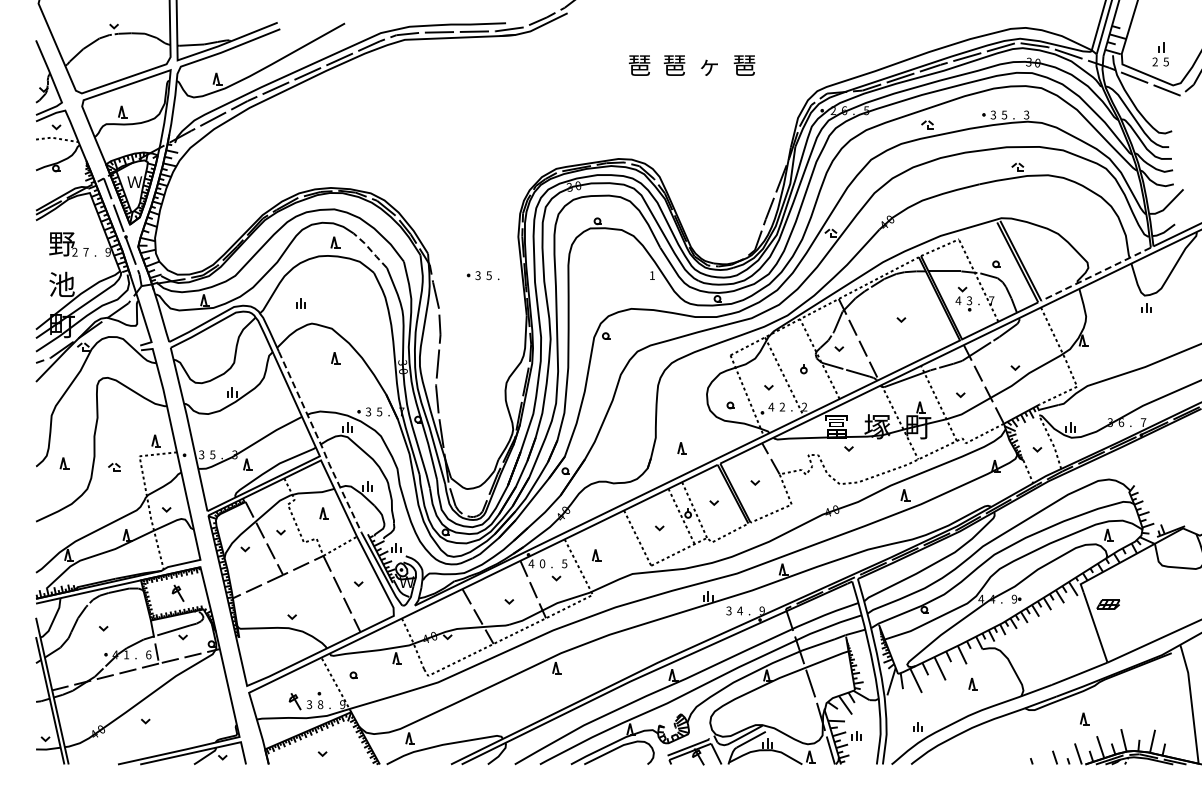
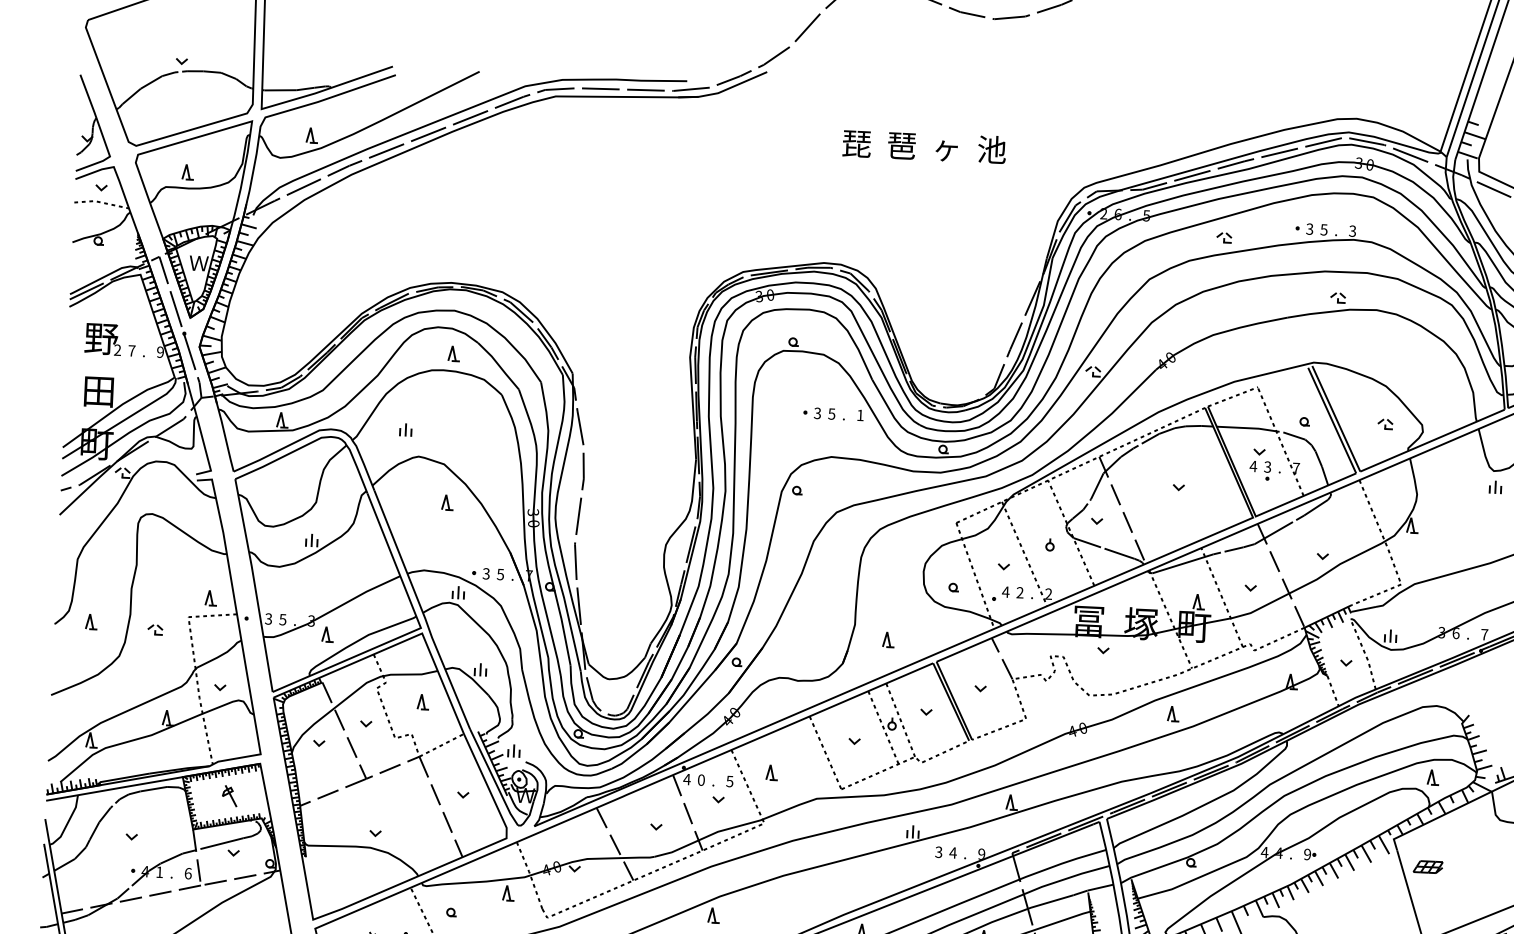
text: (744, 64) -> (992, 148), 琶 -> 池
text: (639, 65) -> (856, 143), 琶 -> 琵
line: (370, 250) -> (498, 365), dashed -> solid
part: (1058, 262) -> (1384, 423), added
line: (1096, 274) -> (1433, 440), dashed -> solid
part: (482, 275) -> (823, 413), moved
text: (61, 283) -> (98, 389), 池 -> 田
line: (320, 443) -> (422, 611), dashed -> solid

